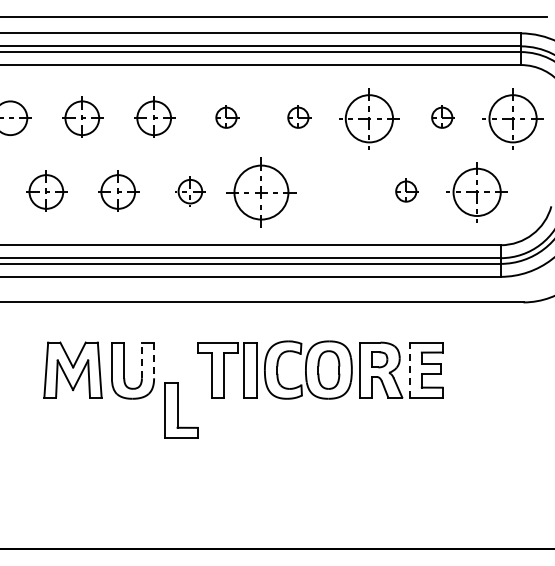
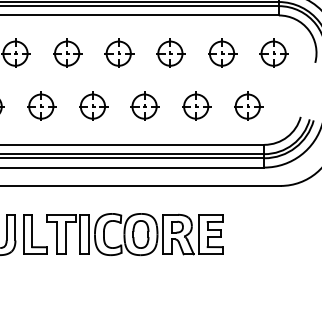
part: (226, 116) -> (67, 52), size x1.67
part: (298, 116) -> (119, 52), size x1.67
part: (370, 116) -> (170, 52), size x0.71
part: (442, 116) -> (222, 52), size x1.67
part: (514, 116) -> (274, 52), size x0.71
part: (190, 190) -> (41, 105), size x1.43
part: (262, 190) -> (93, 105), size x0.62
part: (334, 190) -> (145, 105), added
part: (406, 190) -> (196, 105), size x1.67
part: (478, 190) -> (248, 105), size x0.71
line: (141, 360) -> (6, 227), dashed -> solid
line: (154, 360) -> (15, 227), dashed -> solid
line: (409, 369) -> (198, 234), dashed -> solid
part: (181, 410) -> (35, 234), moved

